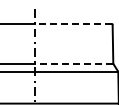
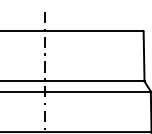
line: (73, 24) -> (93, 31), dashed -> solid
line: (73, 63) -> (93, 81), dashed -> solid

